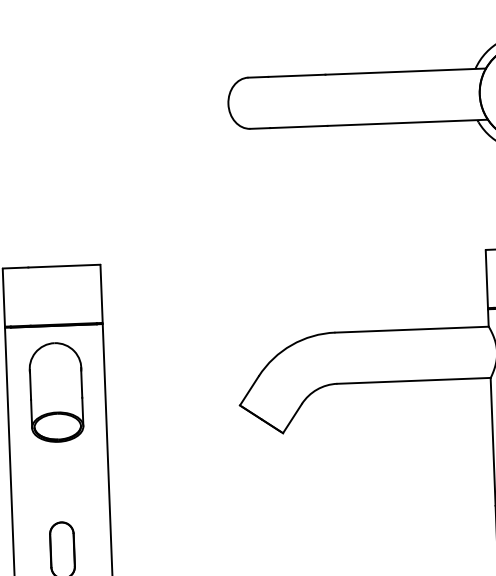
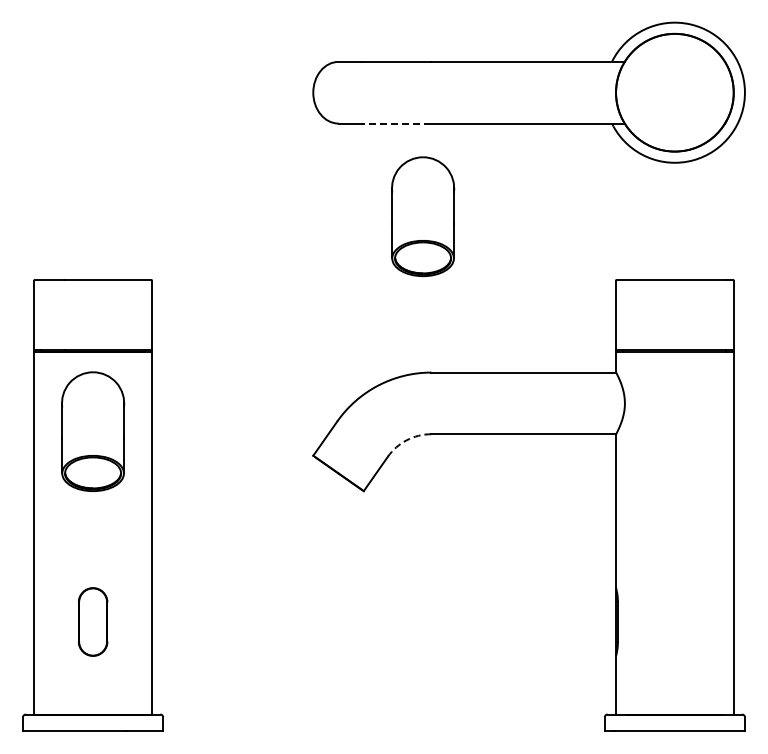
line: (298, 126) -> (396, 123), solid -> dashed
part: (323, 203) -> (423, 216), added
arc: (316, 389) -> (406, 440), solid -> dashed

